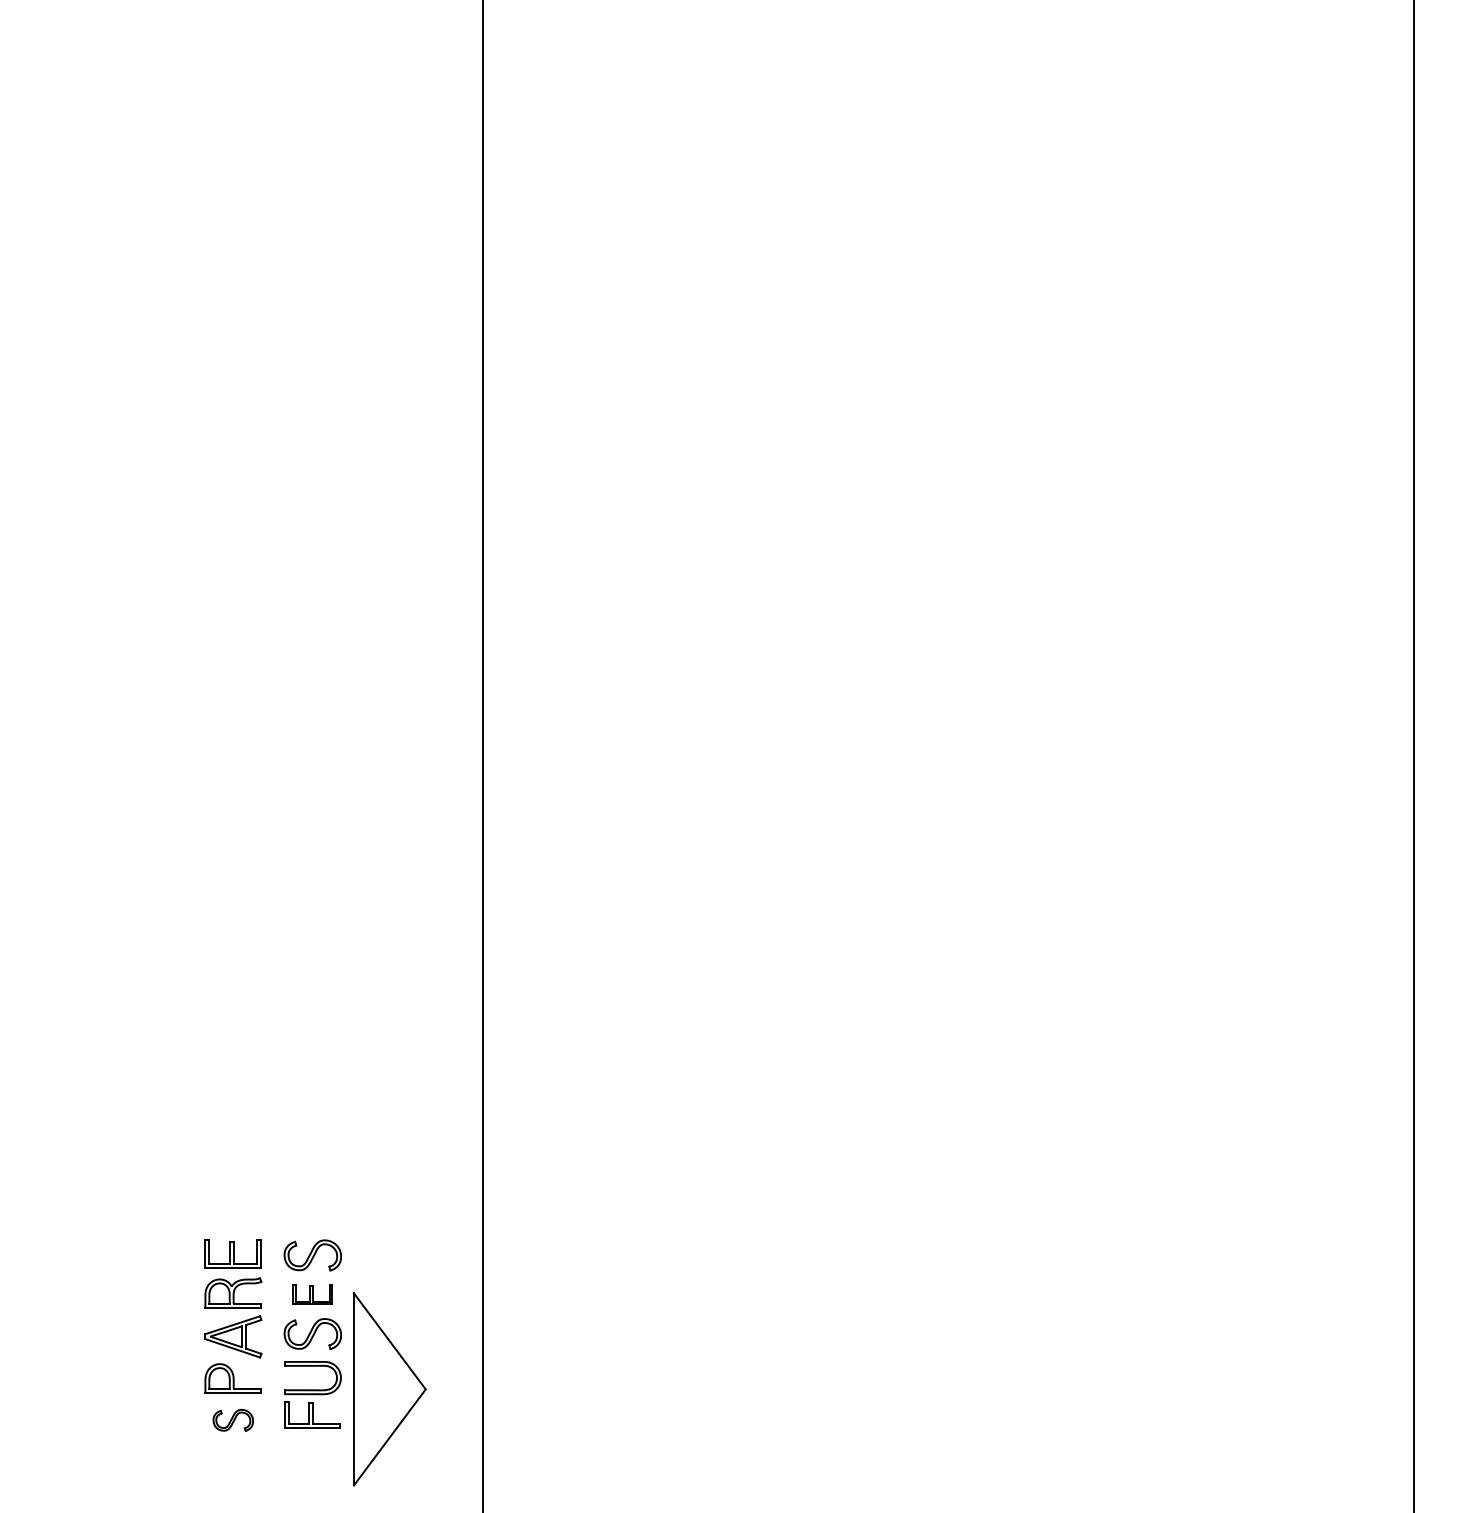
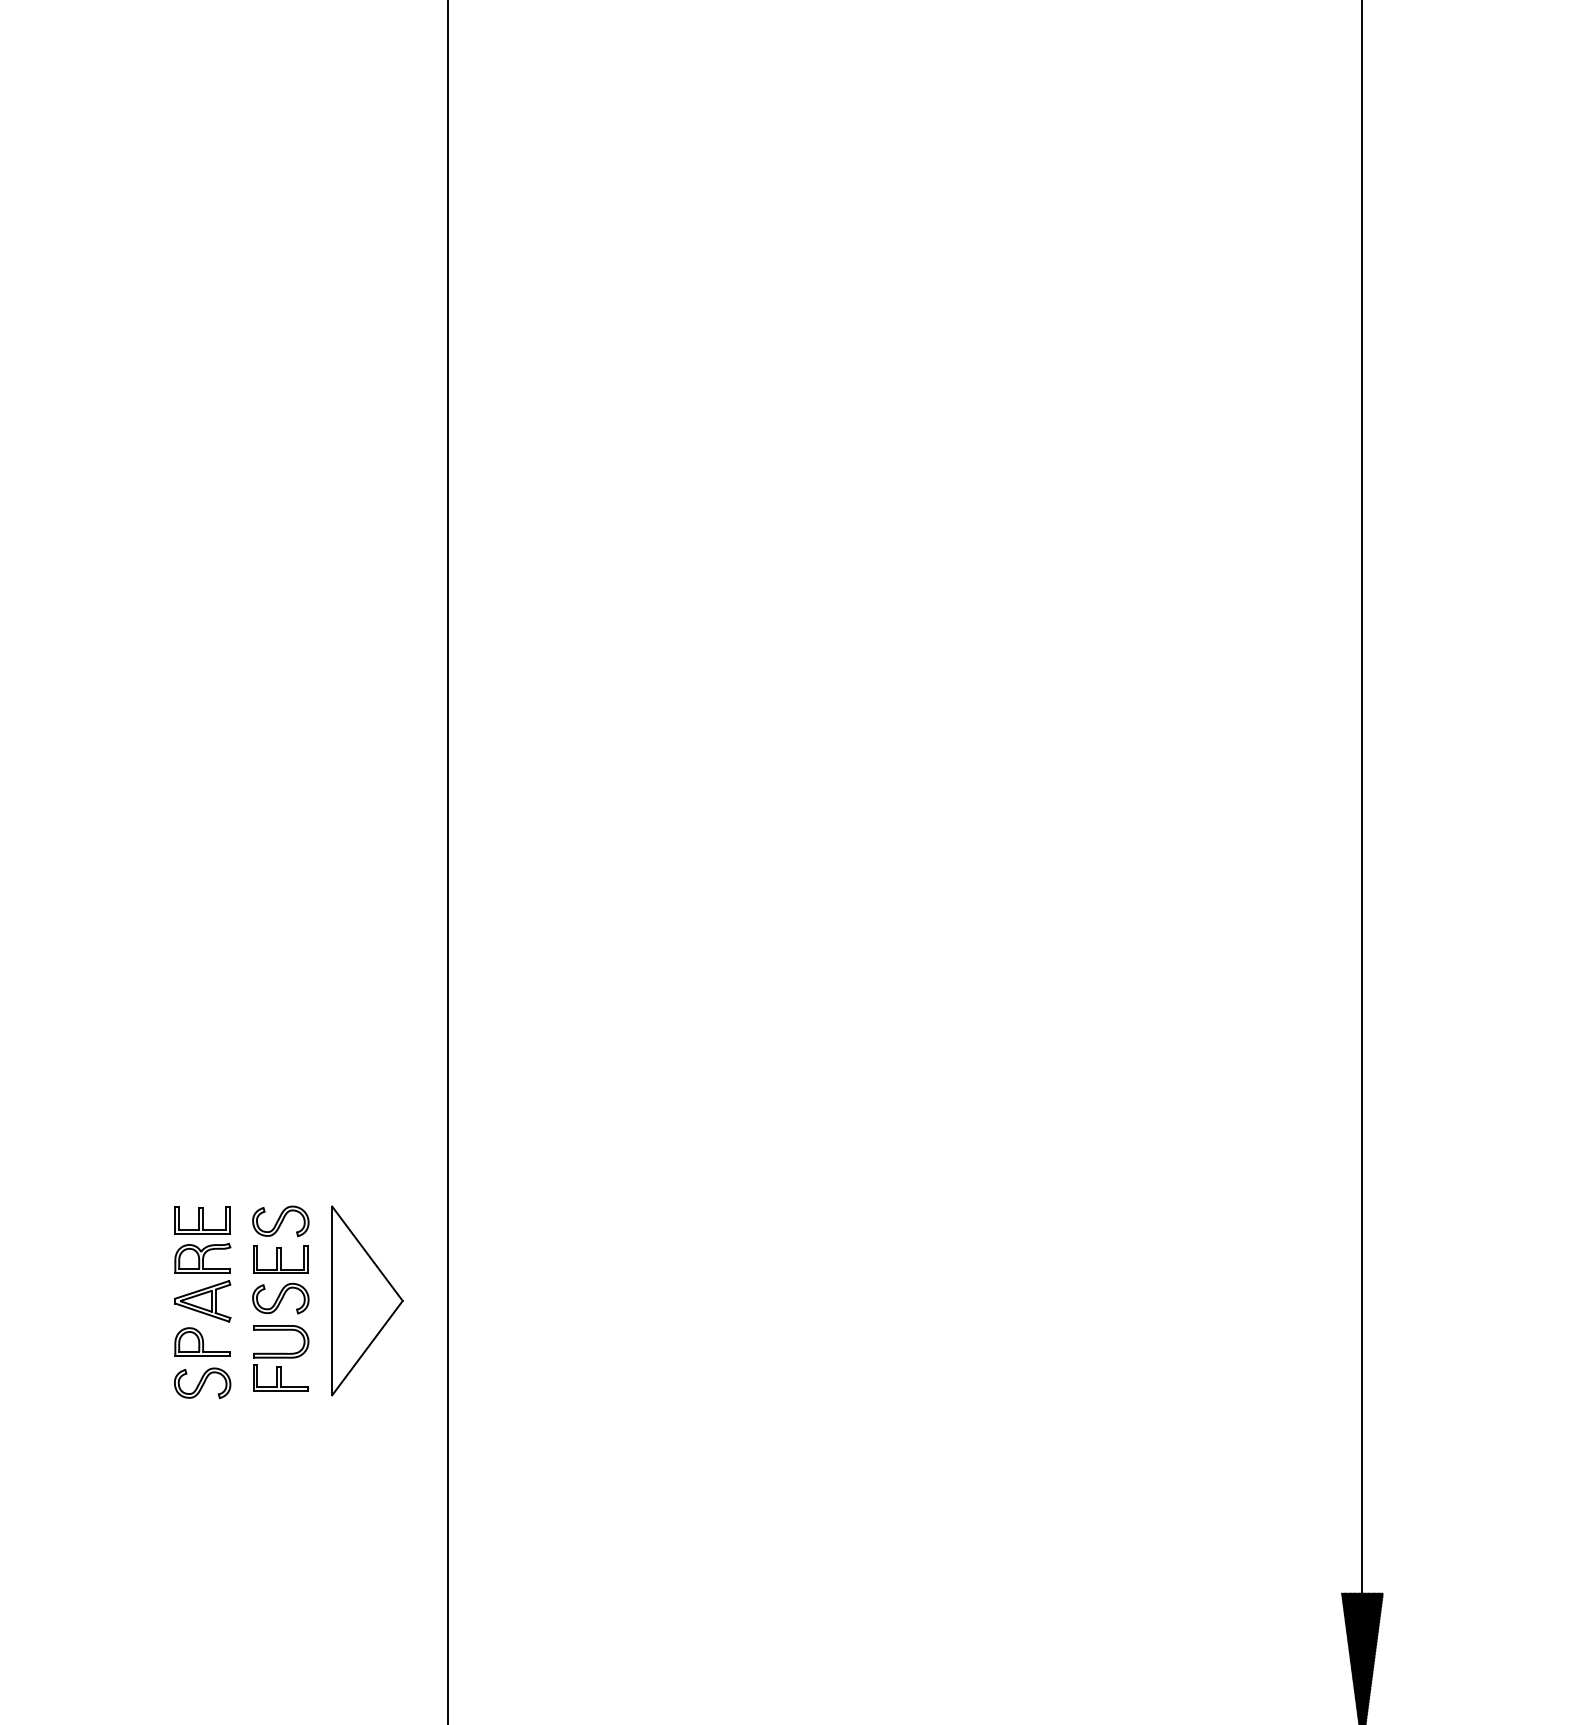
part: (312, 1294) -> (280, 1259), size x1.43
part: (389, 1388) -> (367, 1300), moved
part: (233, 1420) -> (202, 1383), size x1.43

